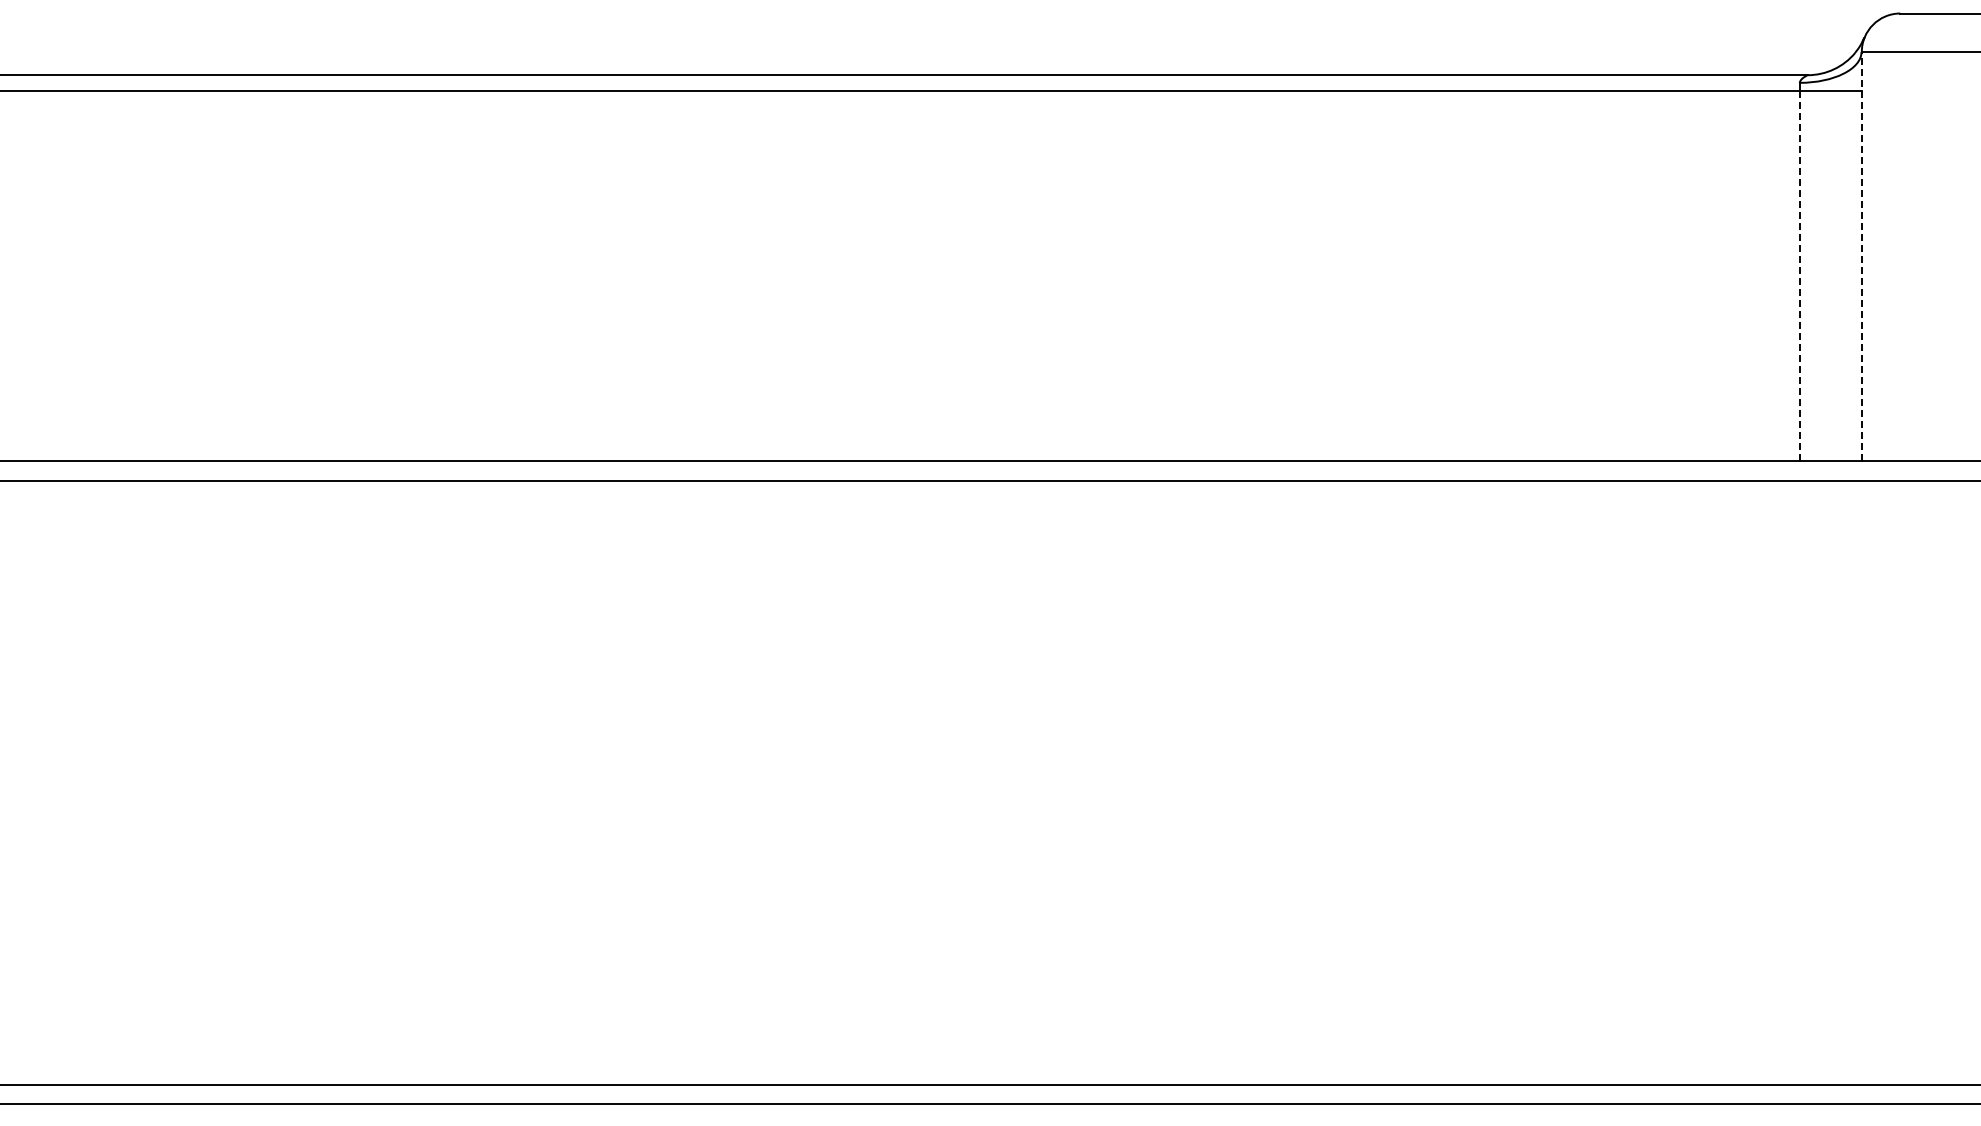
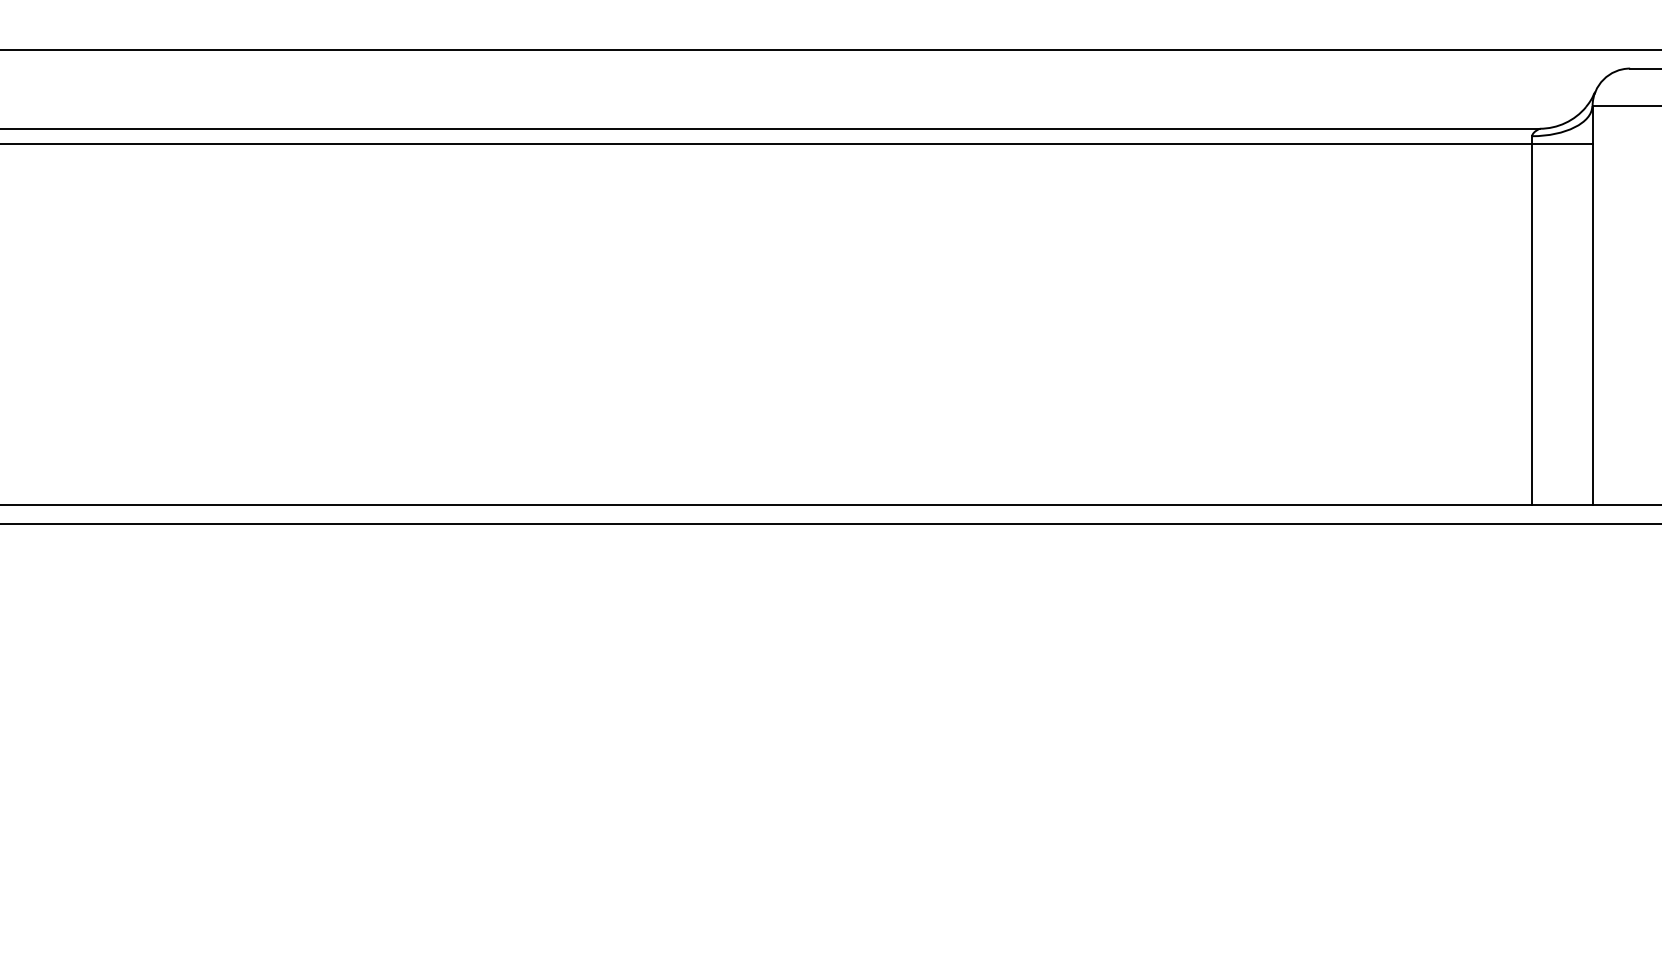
line: (1861, 256) -> (1592, 305), dashed -> solid
line: (1799, 275) -> (1531, 324), dashed -> solid

